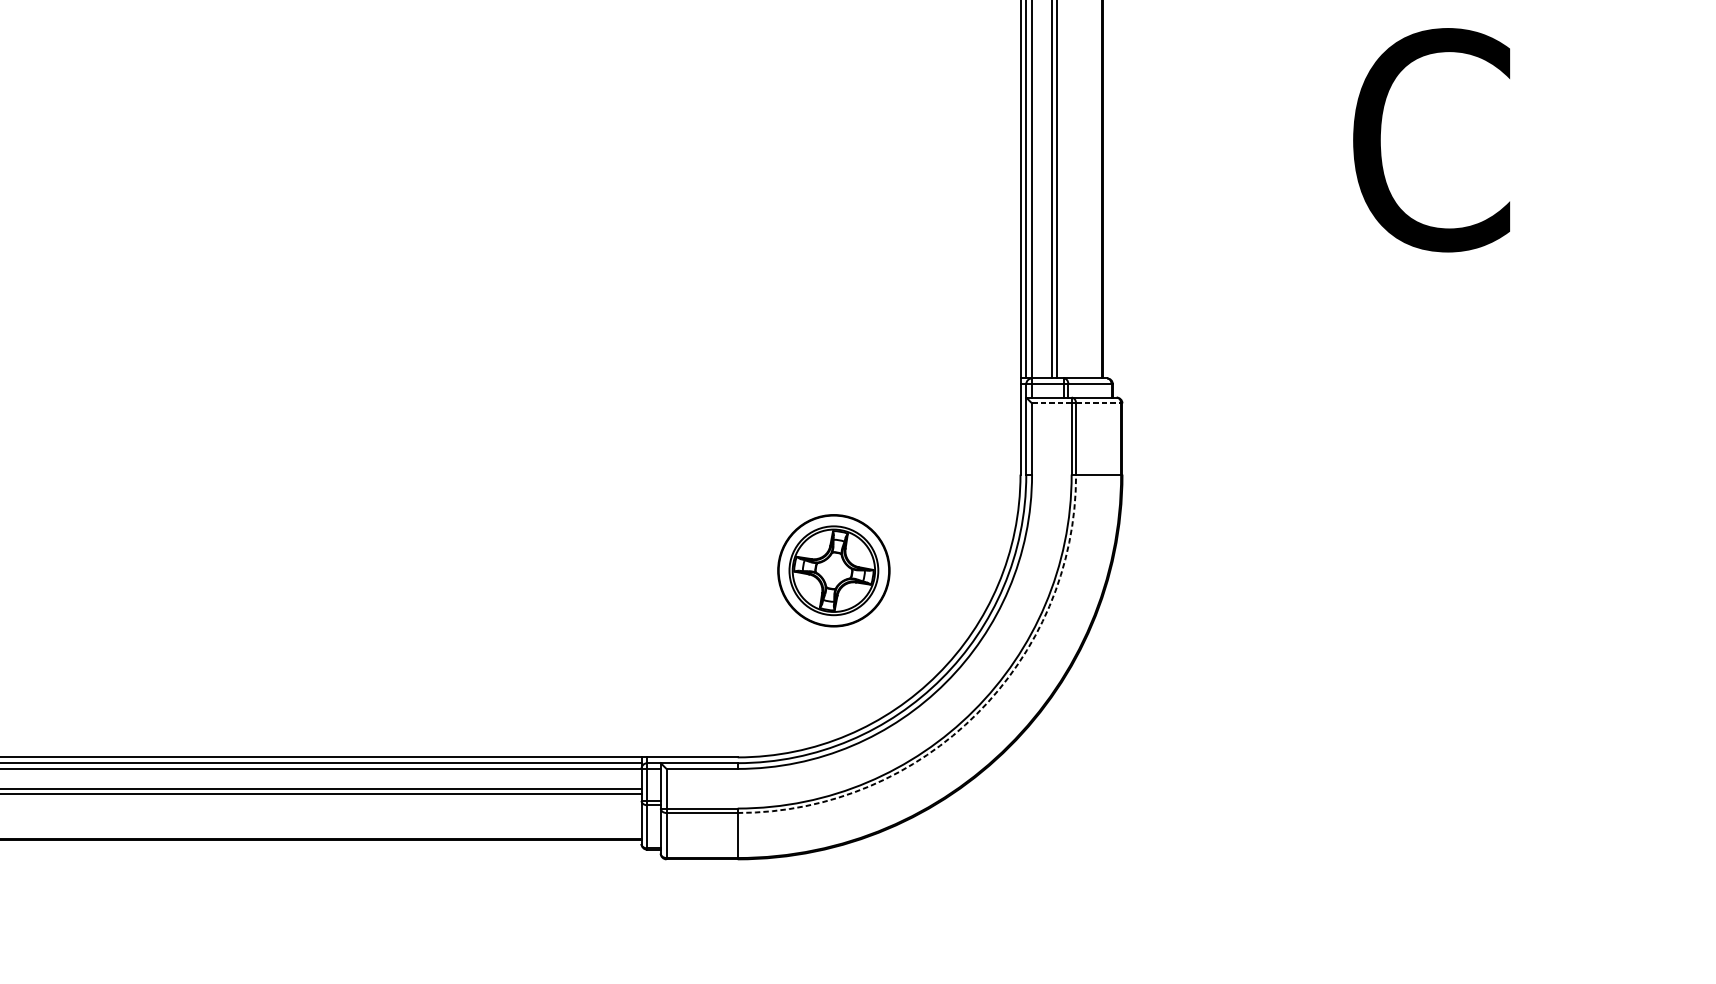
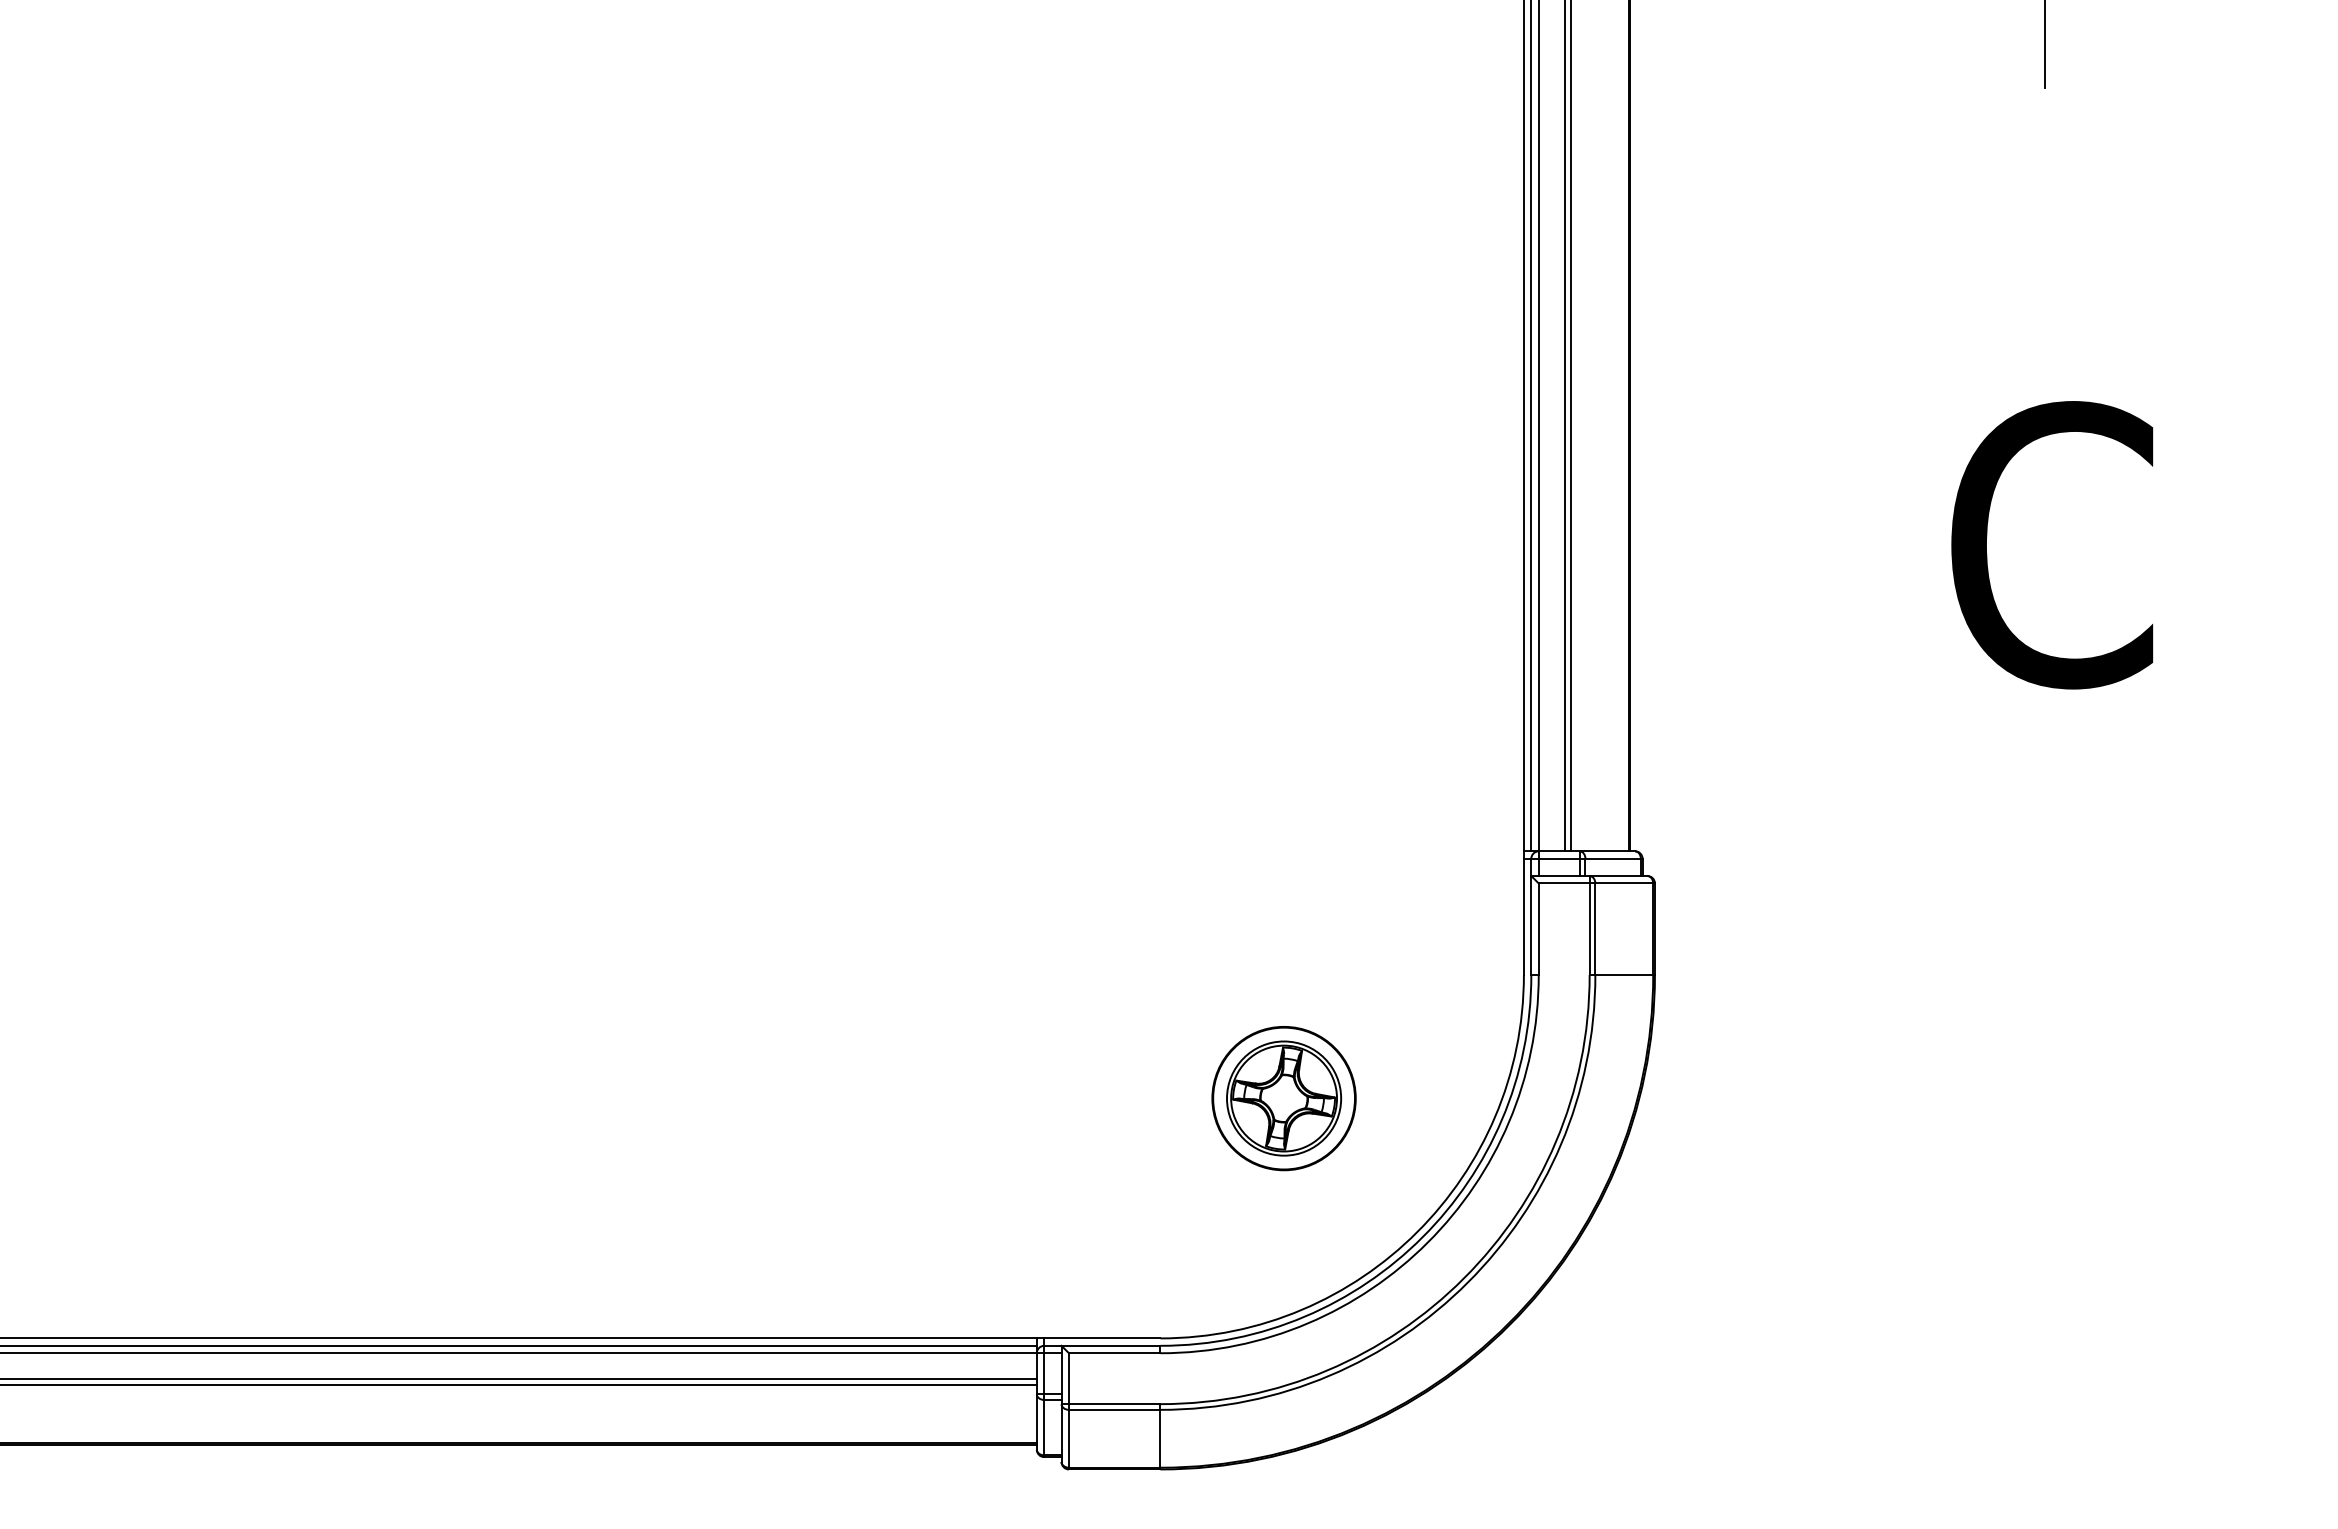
line: (1052, 403) -> (1564, 883), dashed -> solid
line: (1098, 403) -> (1624, 883), dashed -> solid
arc: (976, 713) -> (1467, 1282), dashed -> solid

